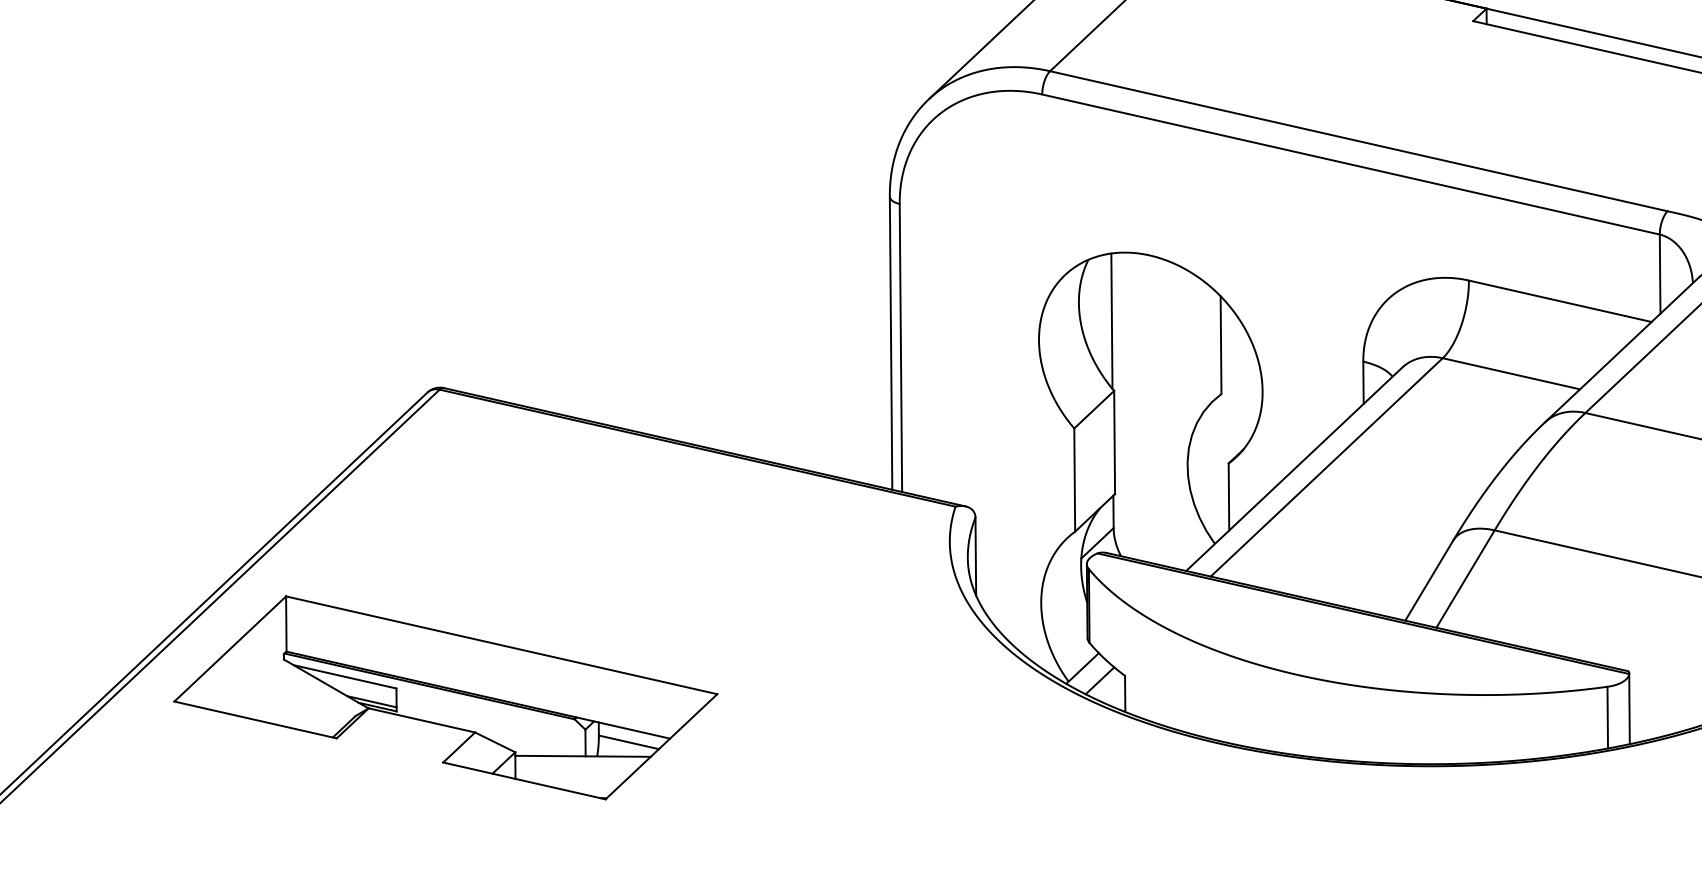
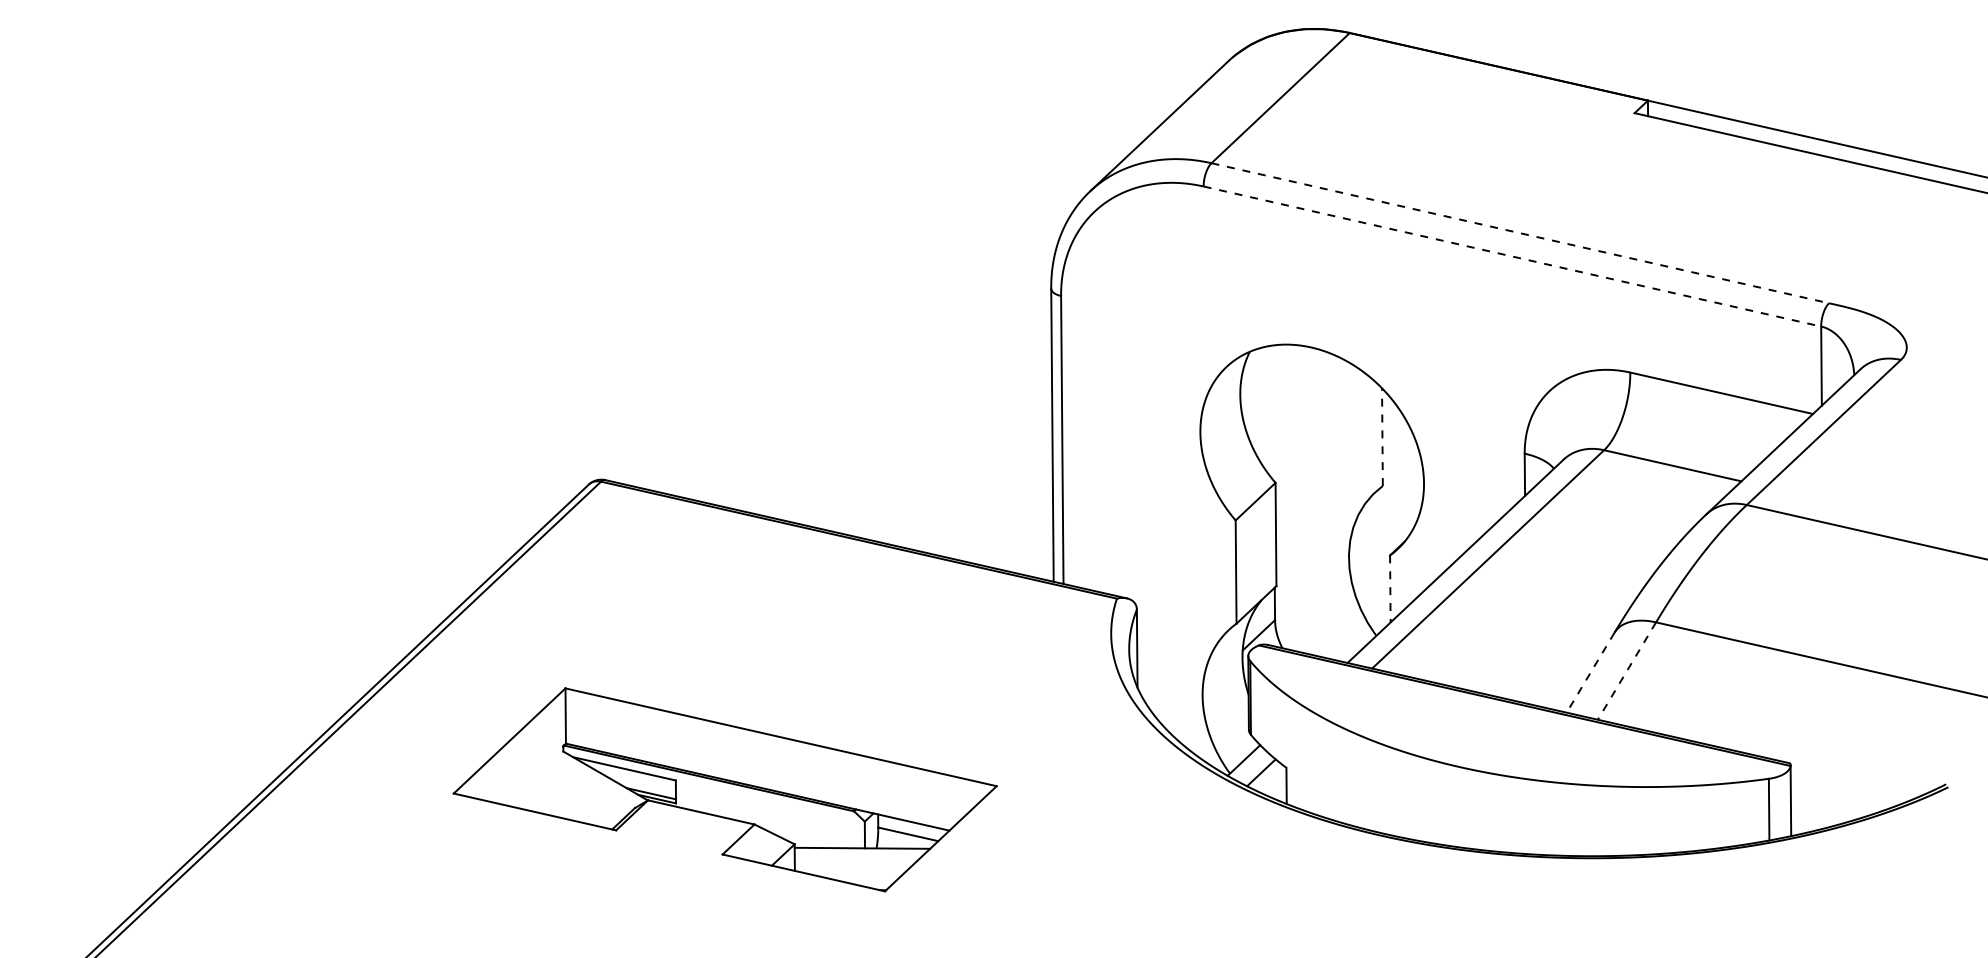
line: (1359, 141) -> (1520, 233), solid -> dashed
line: (1351, 164) -> (1512, 256), solid -> dashed
line: (1111, 320) -> (1272, 412), removed
line: (1221, 345) -> (1382, 437), solid -> dashed
line: (1229, 496) -> (1390, 588), solid -> dashed
line: (1465, 579) -> (1626, 671), solid -> dashed
line: (1429, 580) -> (1590, 672), solid -> dashed
part: (445, 697) -> (724, 789), moved

